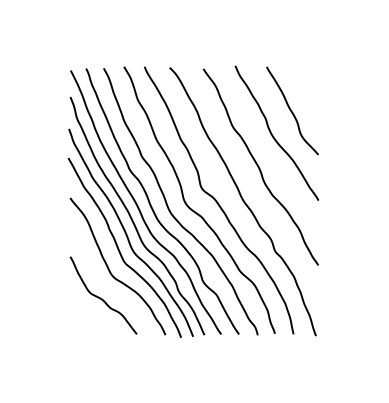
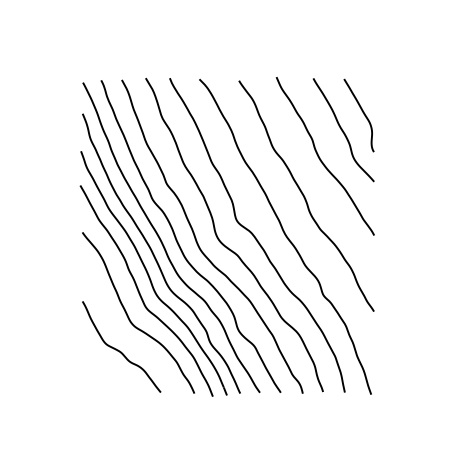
curve: (307, 95) -> (361, 111), added

